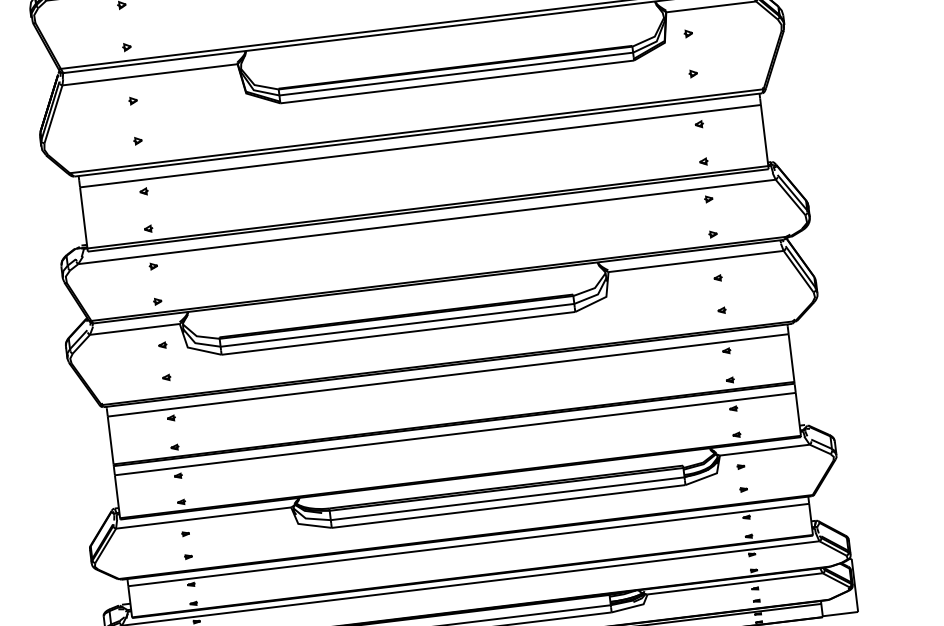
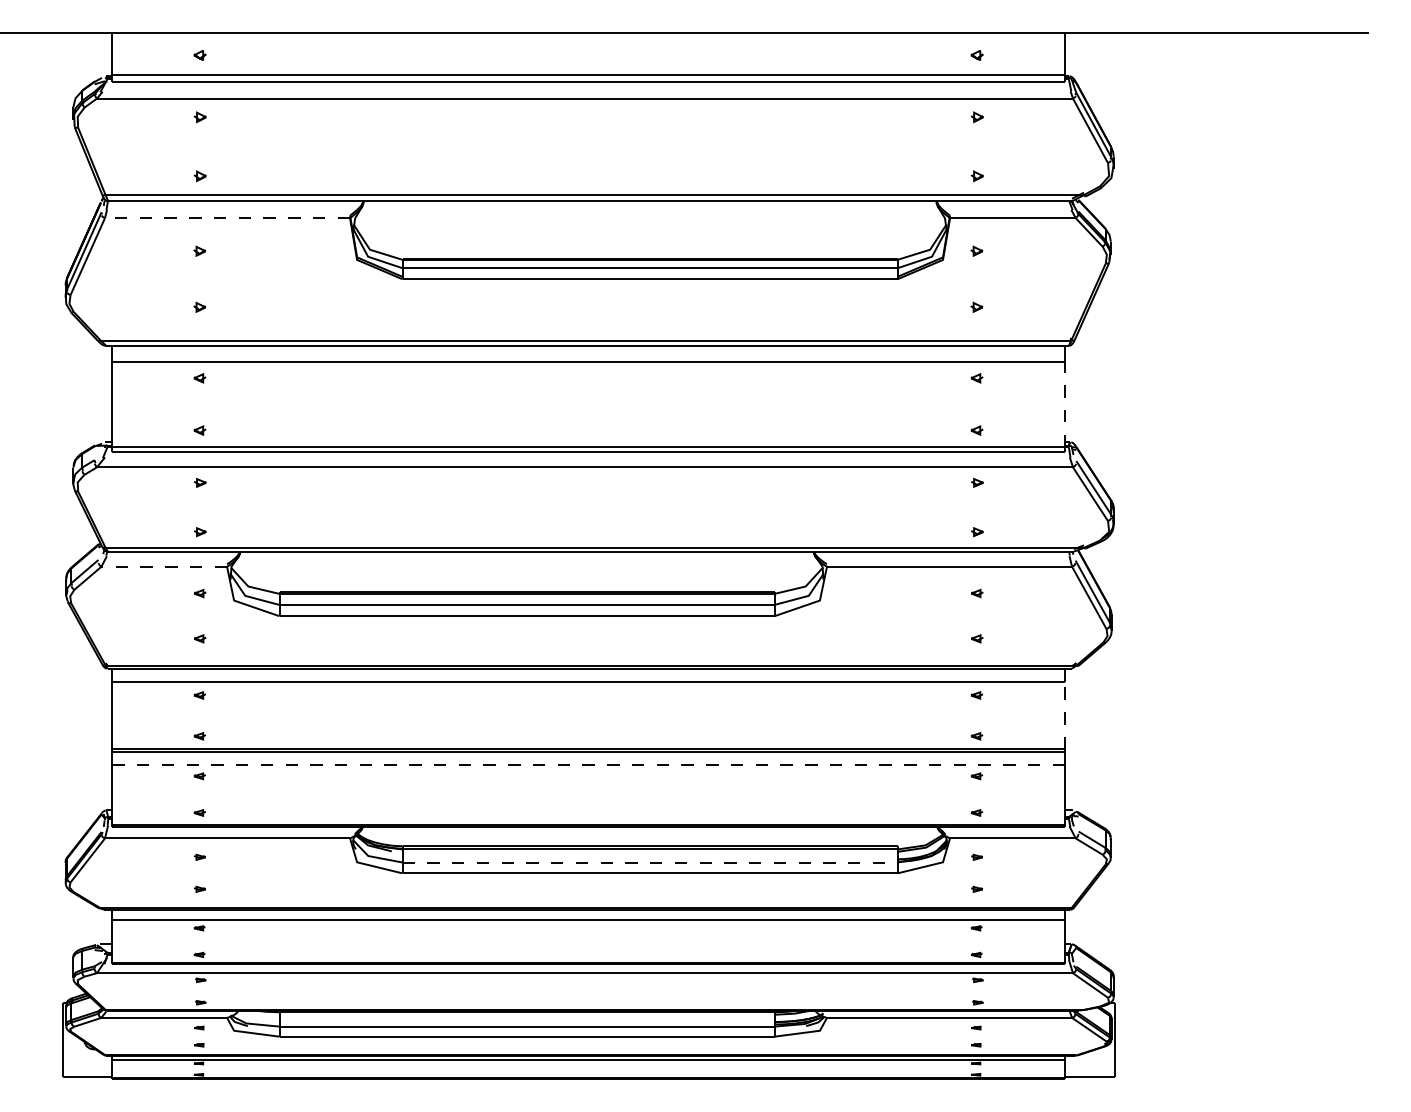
line: (150, 75) -> (227, 218), solid -> dashed
line: (764, 135) -> (1065, 404), solid -> dashed
line: (135, 329) -> (164, 566), solid -> dashed
line: (791, 357) -> (1065, 715), solid -> dashed
line: (455, 434) -> (588, 764), solid -> dashed
line: (507, 498) -> (650, 862), solid -> dashed

